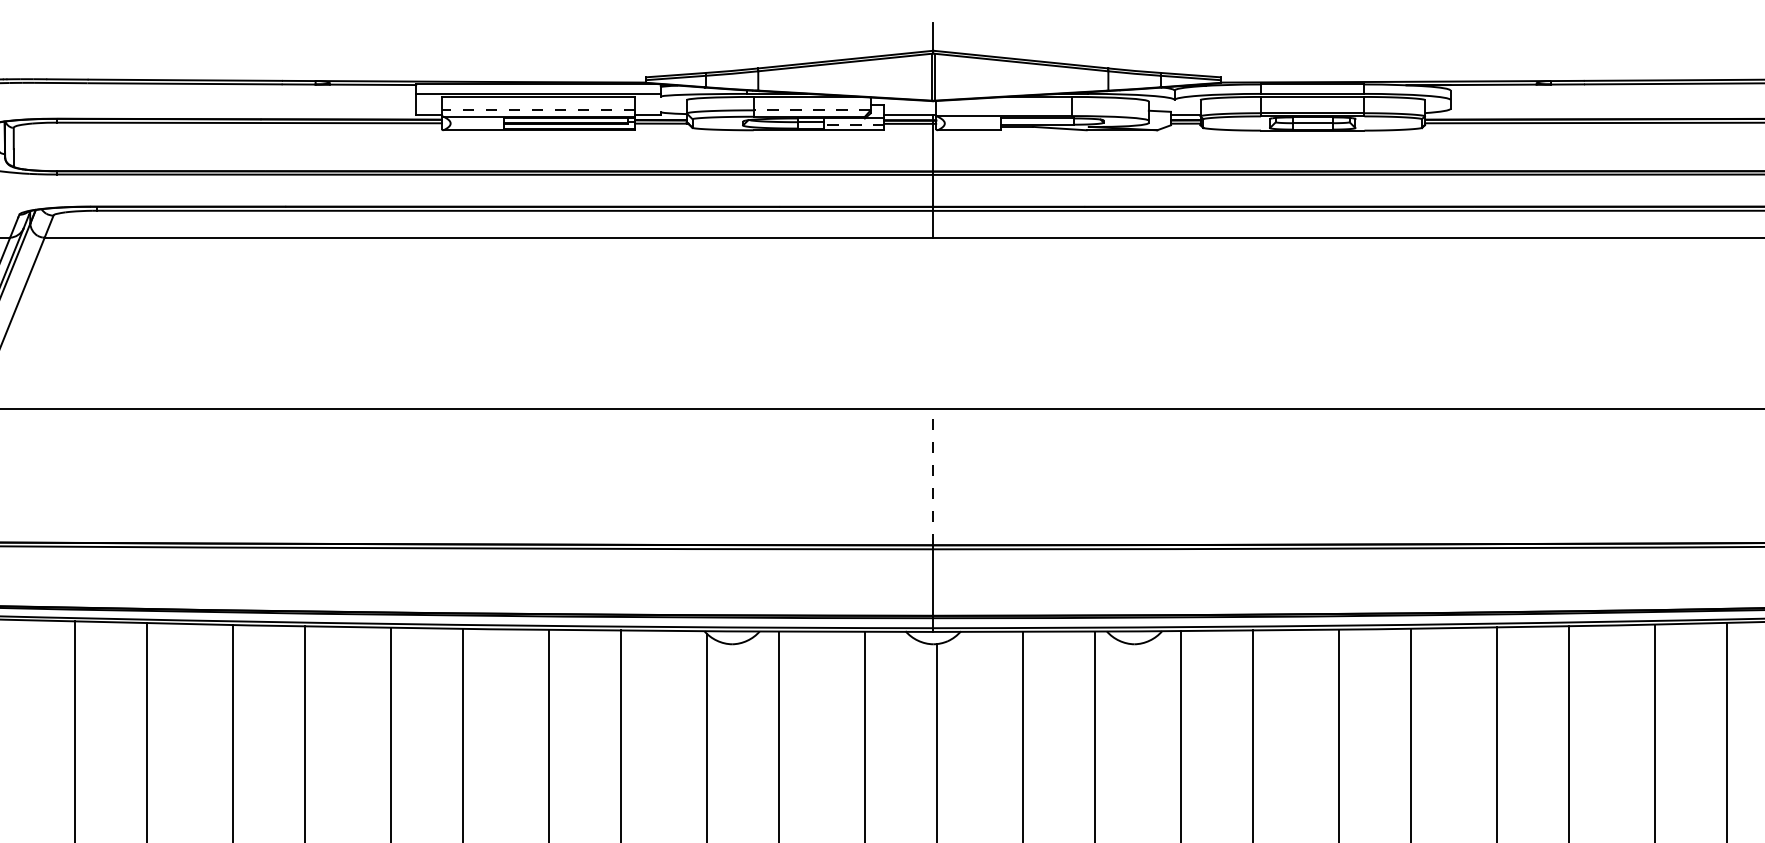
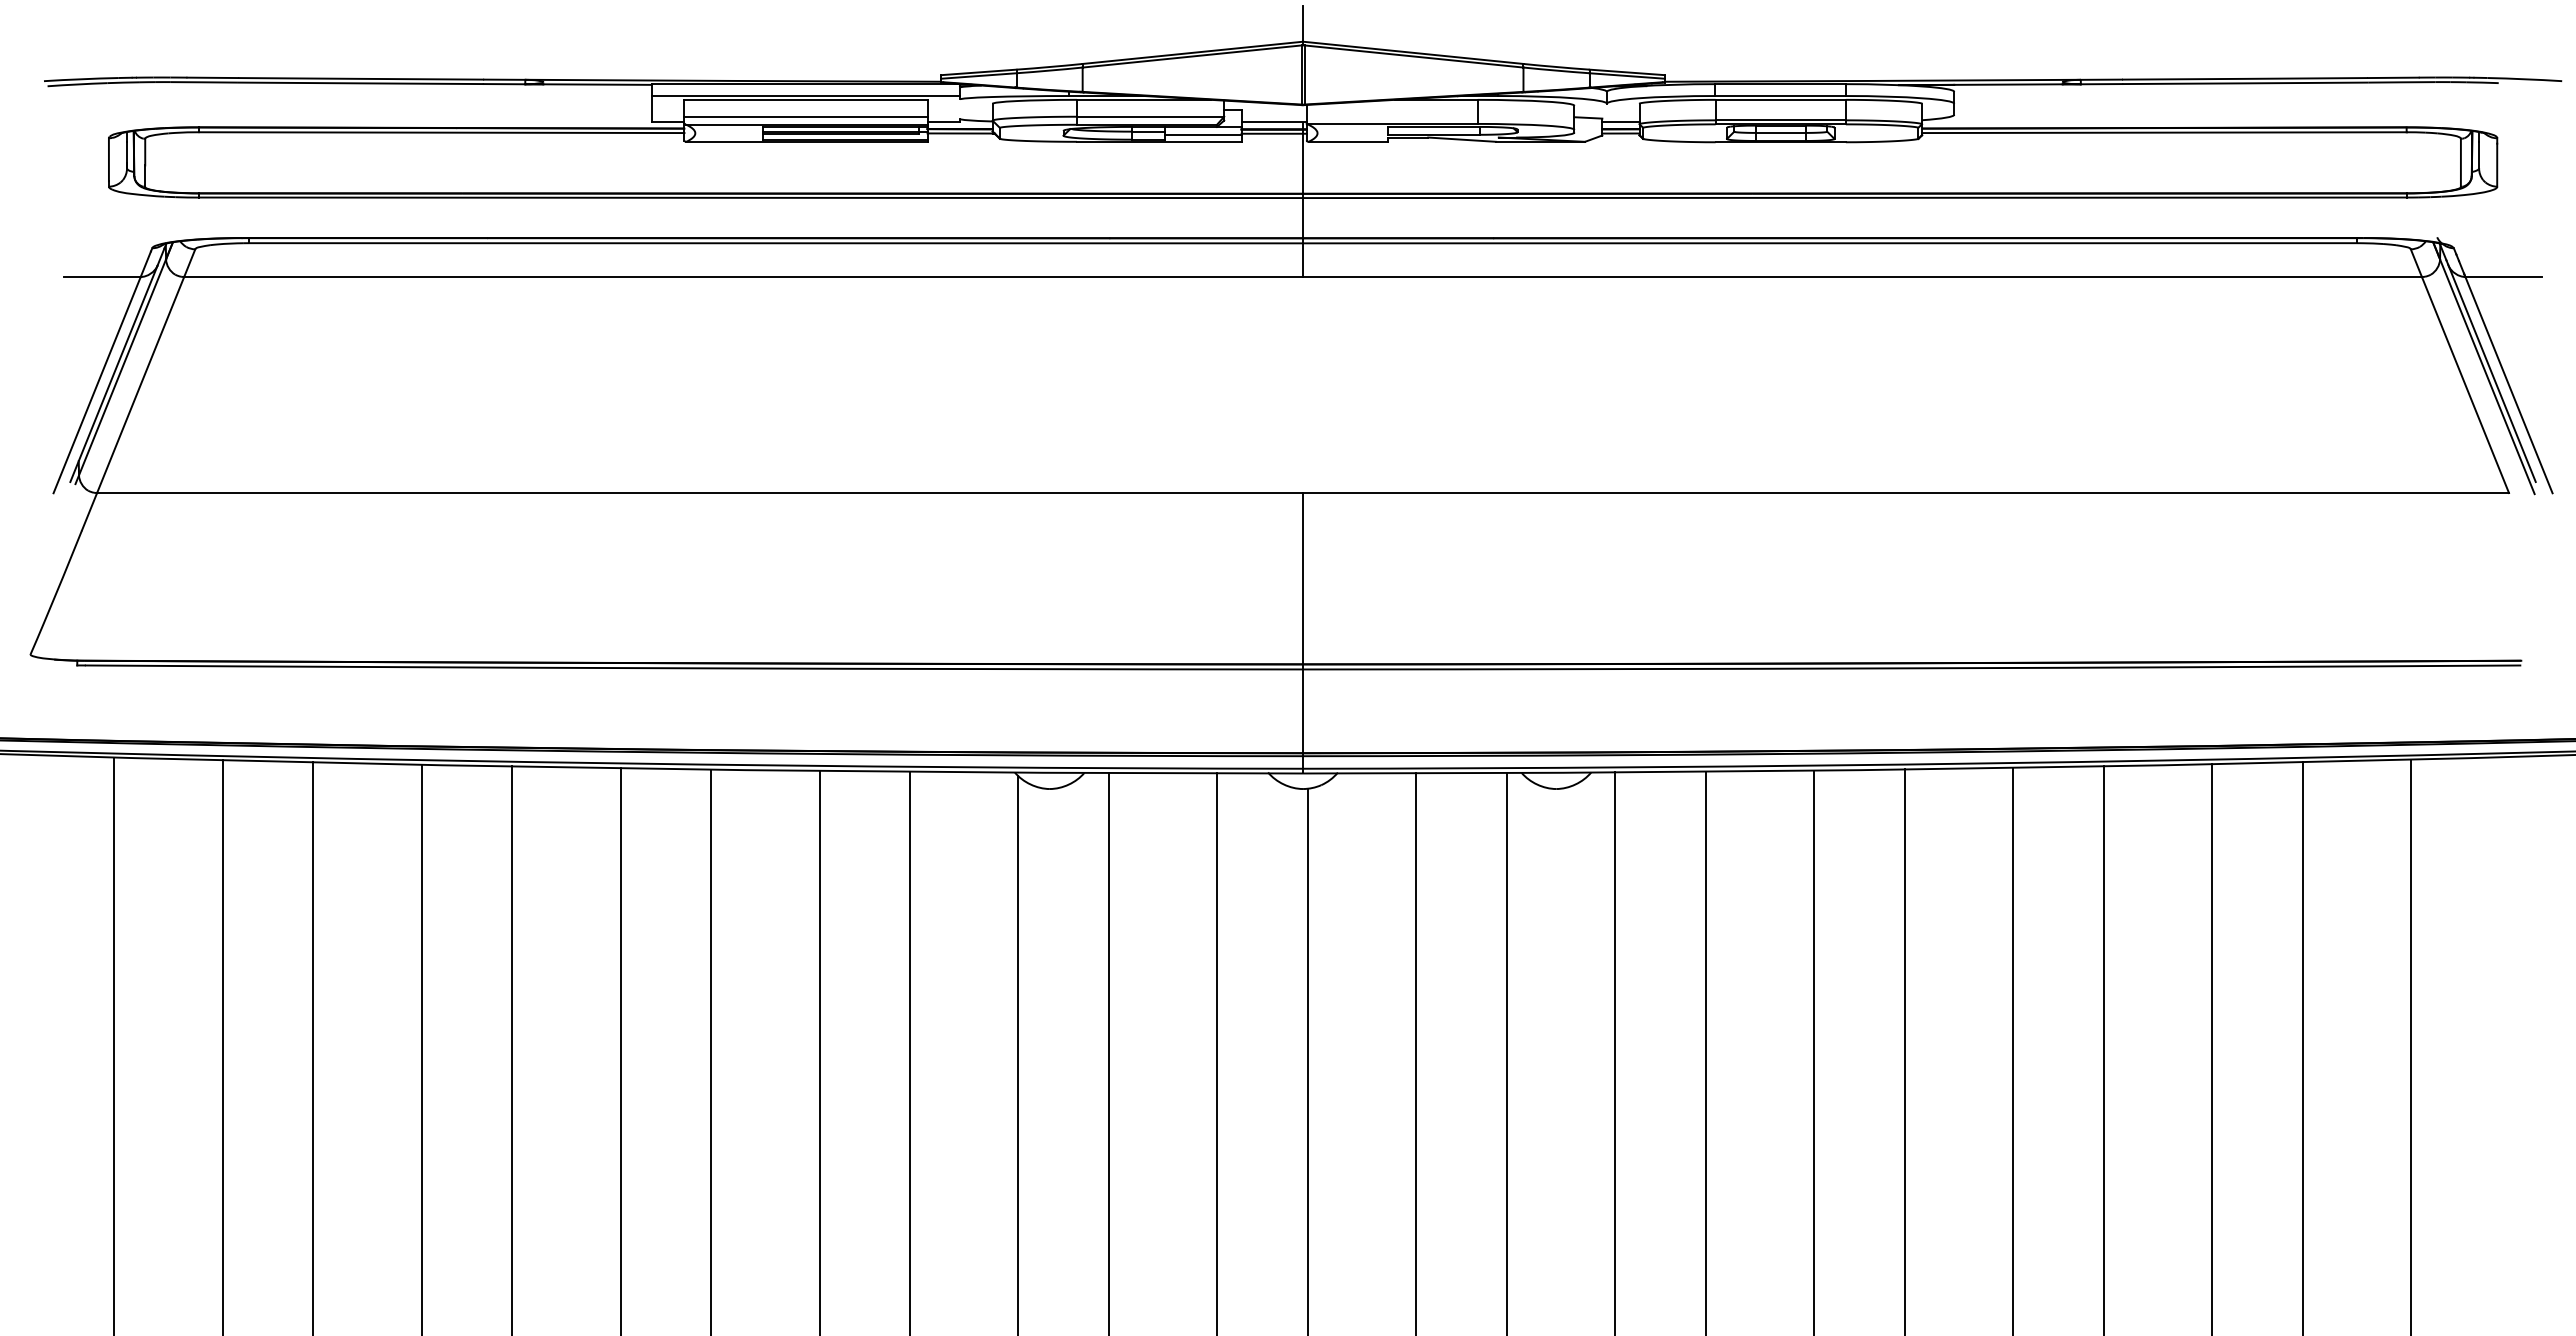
line: (538, 110) -> (806, 116), dashed -> solid
line: (812, 110) -> (1150, 116), dashed -> solid
line: (853, 124) -> (1202, 134), dashed -> solid
line: (933, 477) -> (1303, 578), dashed -> solid

